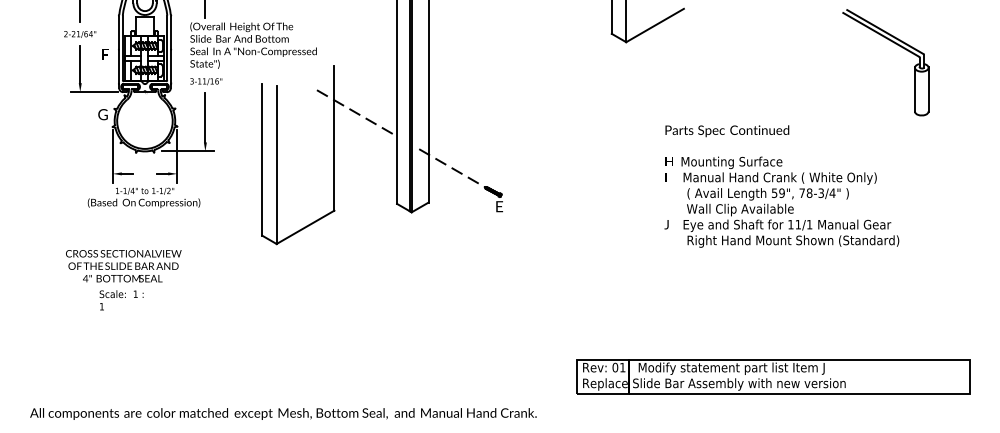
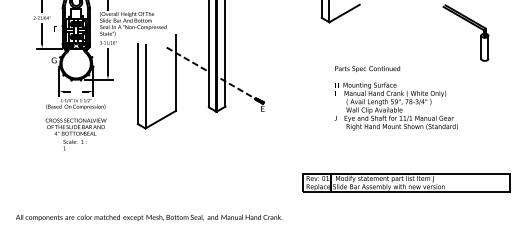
text: (780, 187) -> (395, 98), moved
text: (122, 280) -> (75, 134), moved
part: (772, 375) -> (406, 182), moved

